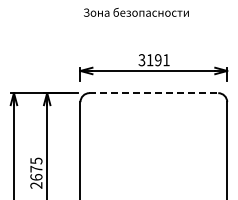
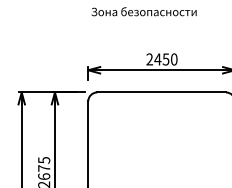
text: (153, 60) -> (161, 59), 3191 -> 2450
line: (154, 93) -> (162, 92), dashed -> solid

